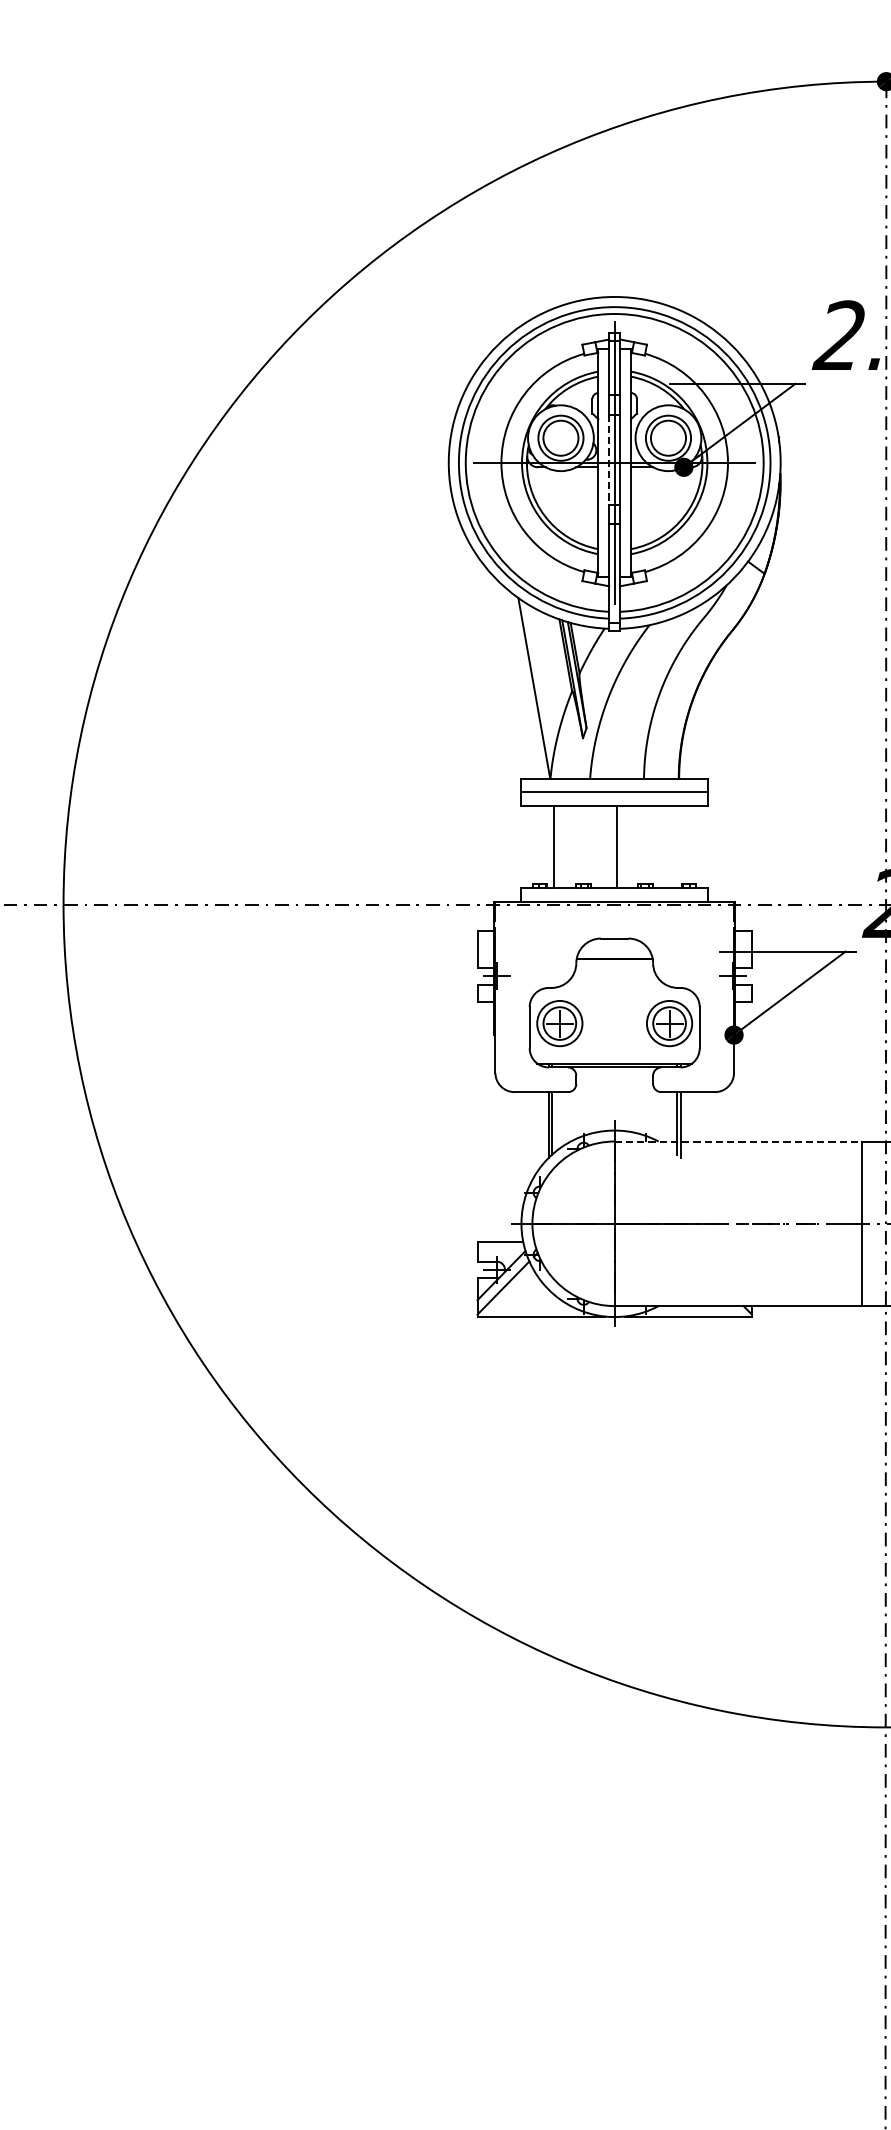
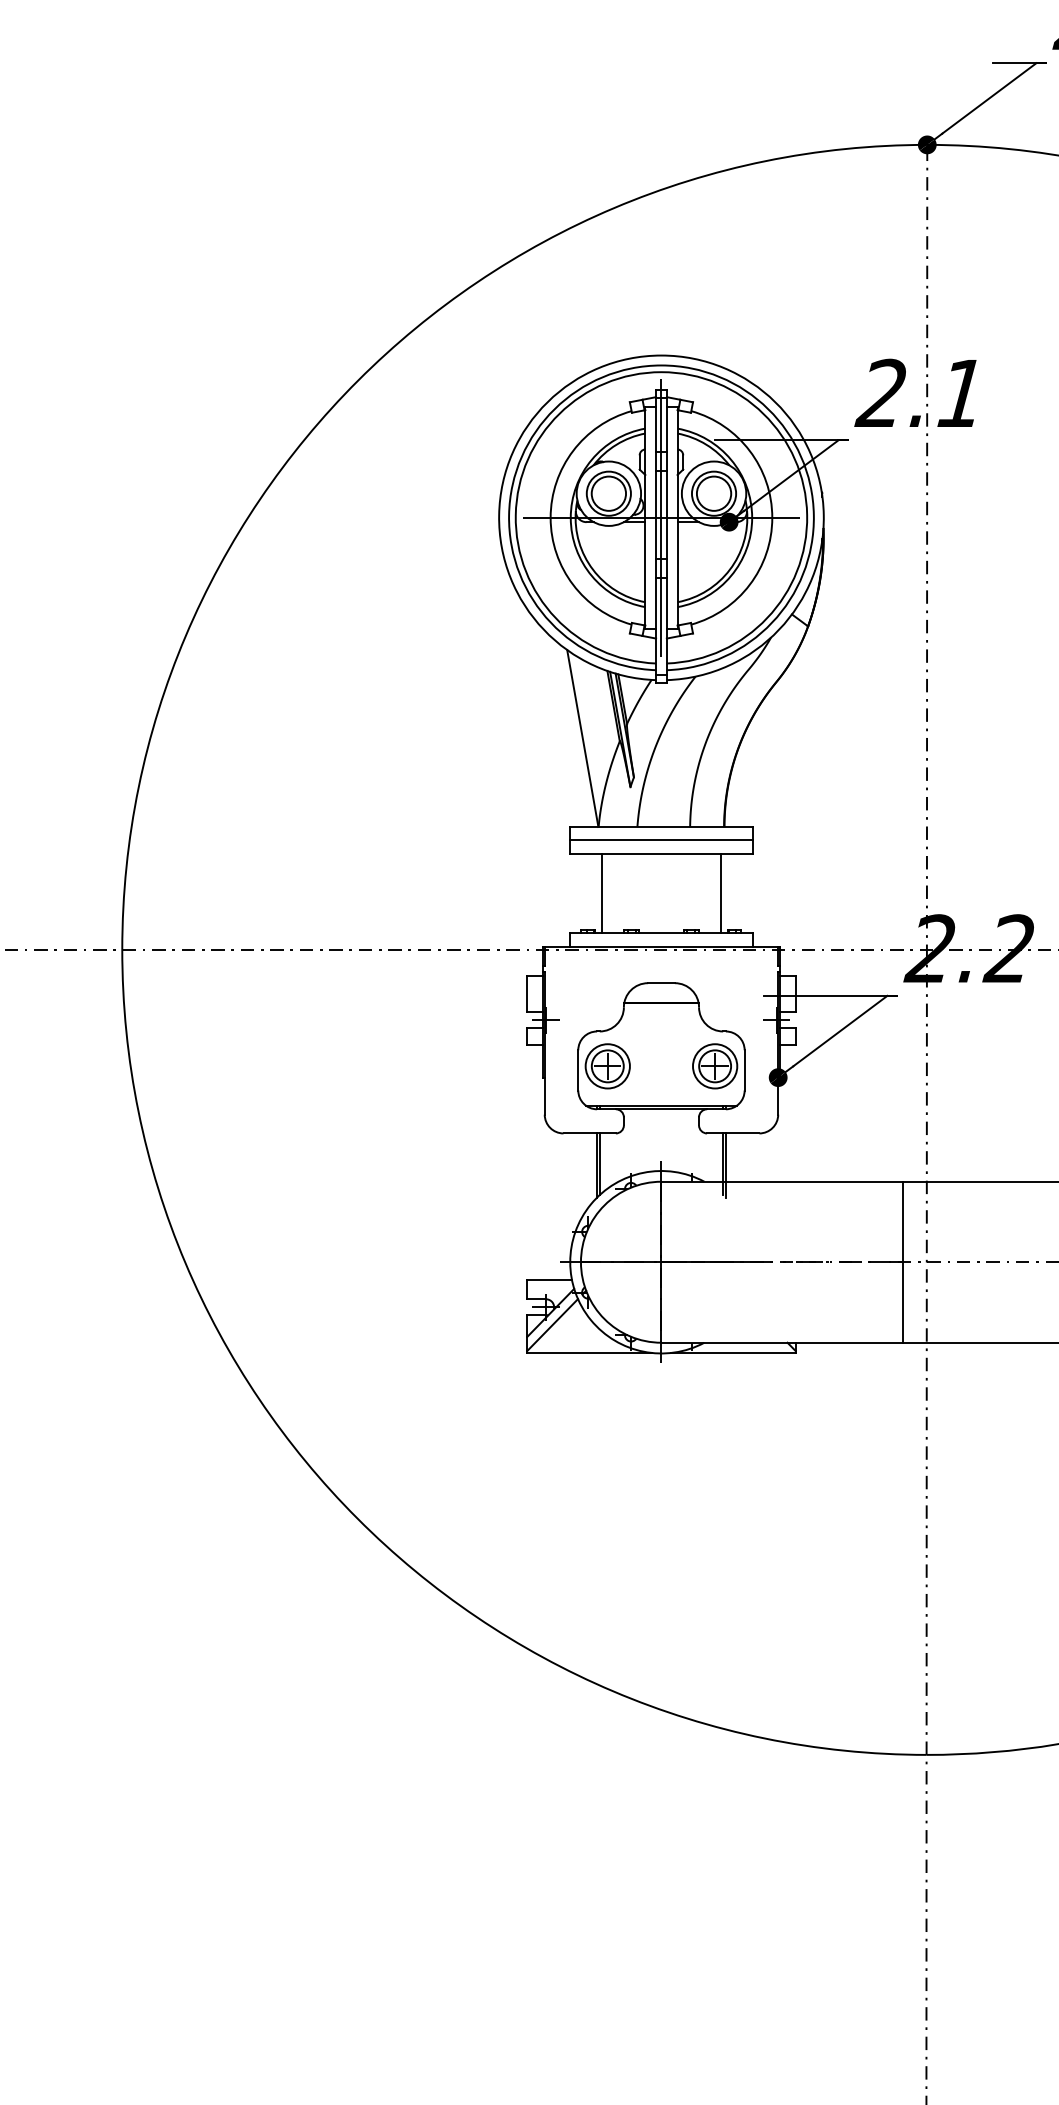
line: (609, 460) -> (656, 515), dashed -> solid
line: (617, 846) -> (721, 893), moved
line: (738, 1141) -> (782, 1181), dashed -> solid

